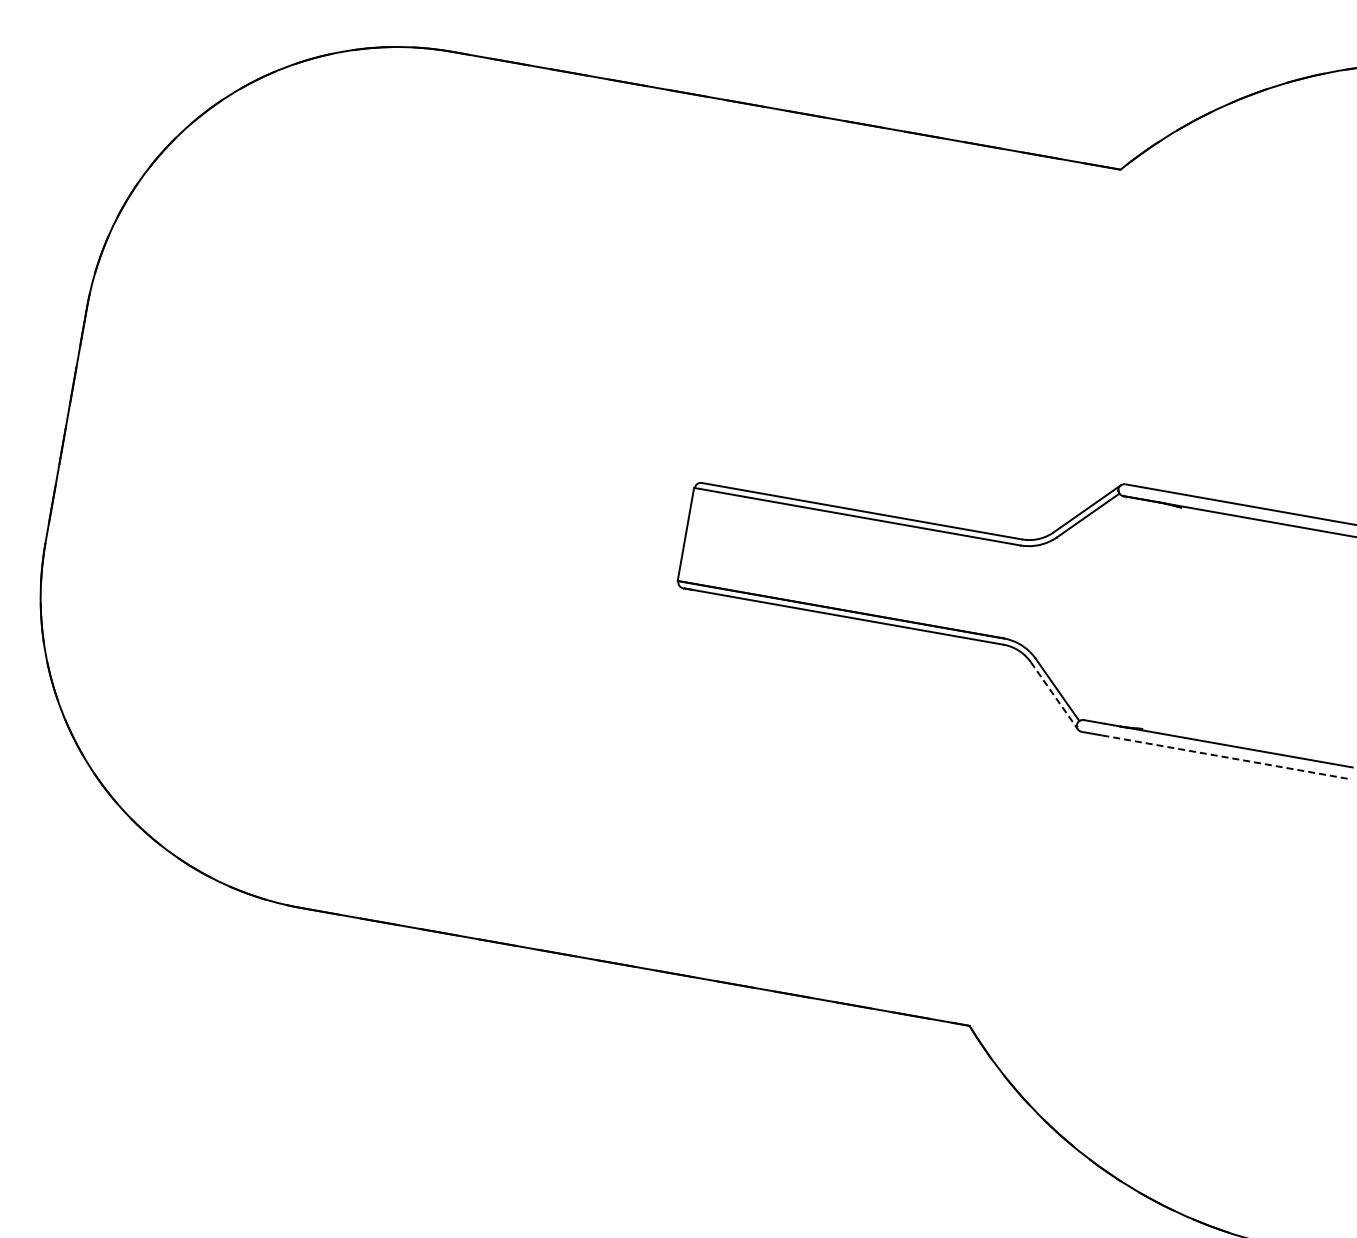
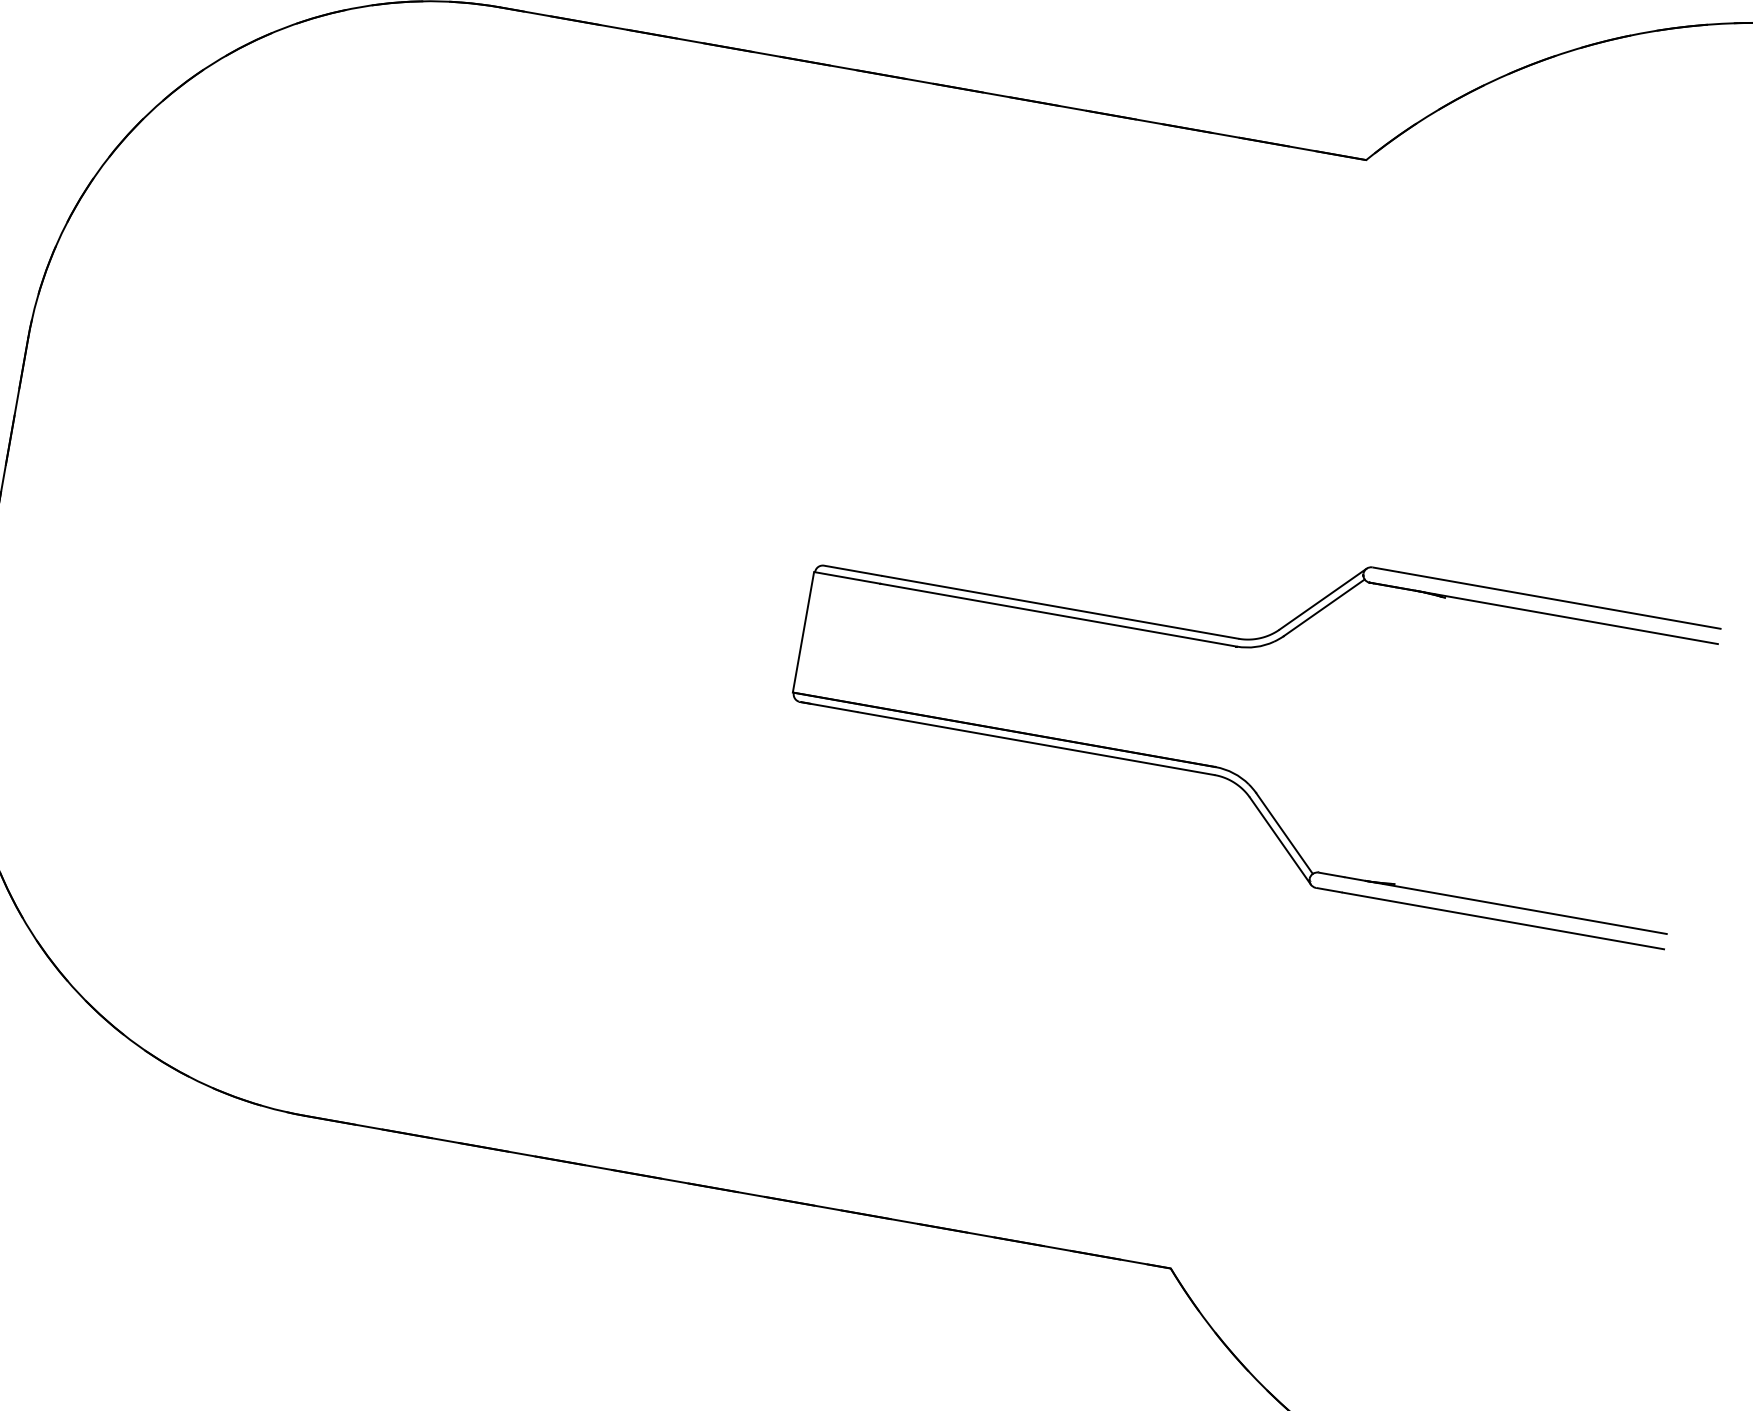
line: (1054, 695) -> (1280, 840), dashed -> solid
line: (1227, 757) -> (1504, 921), dashed -> solid

